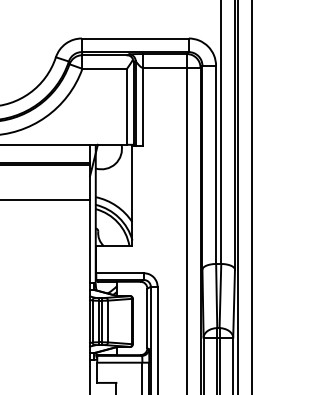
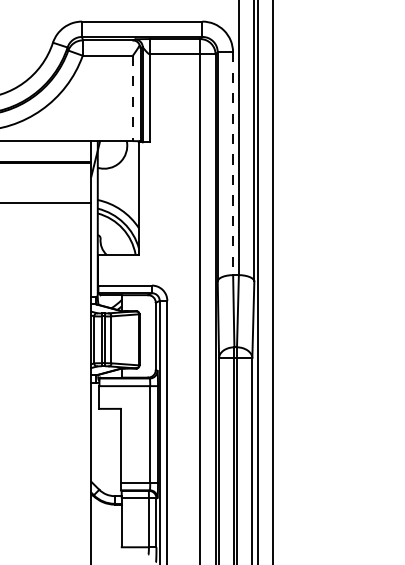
line: (126, 106) -> (132, 98), solid -> dashed
line: (216, 165) -> (233, 164), solid -> dashed

